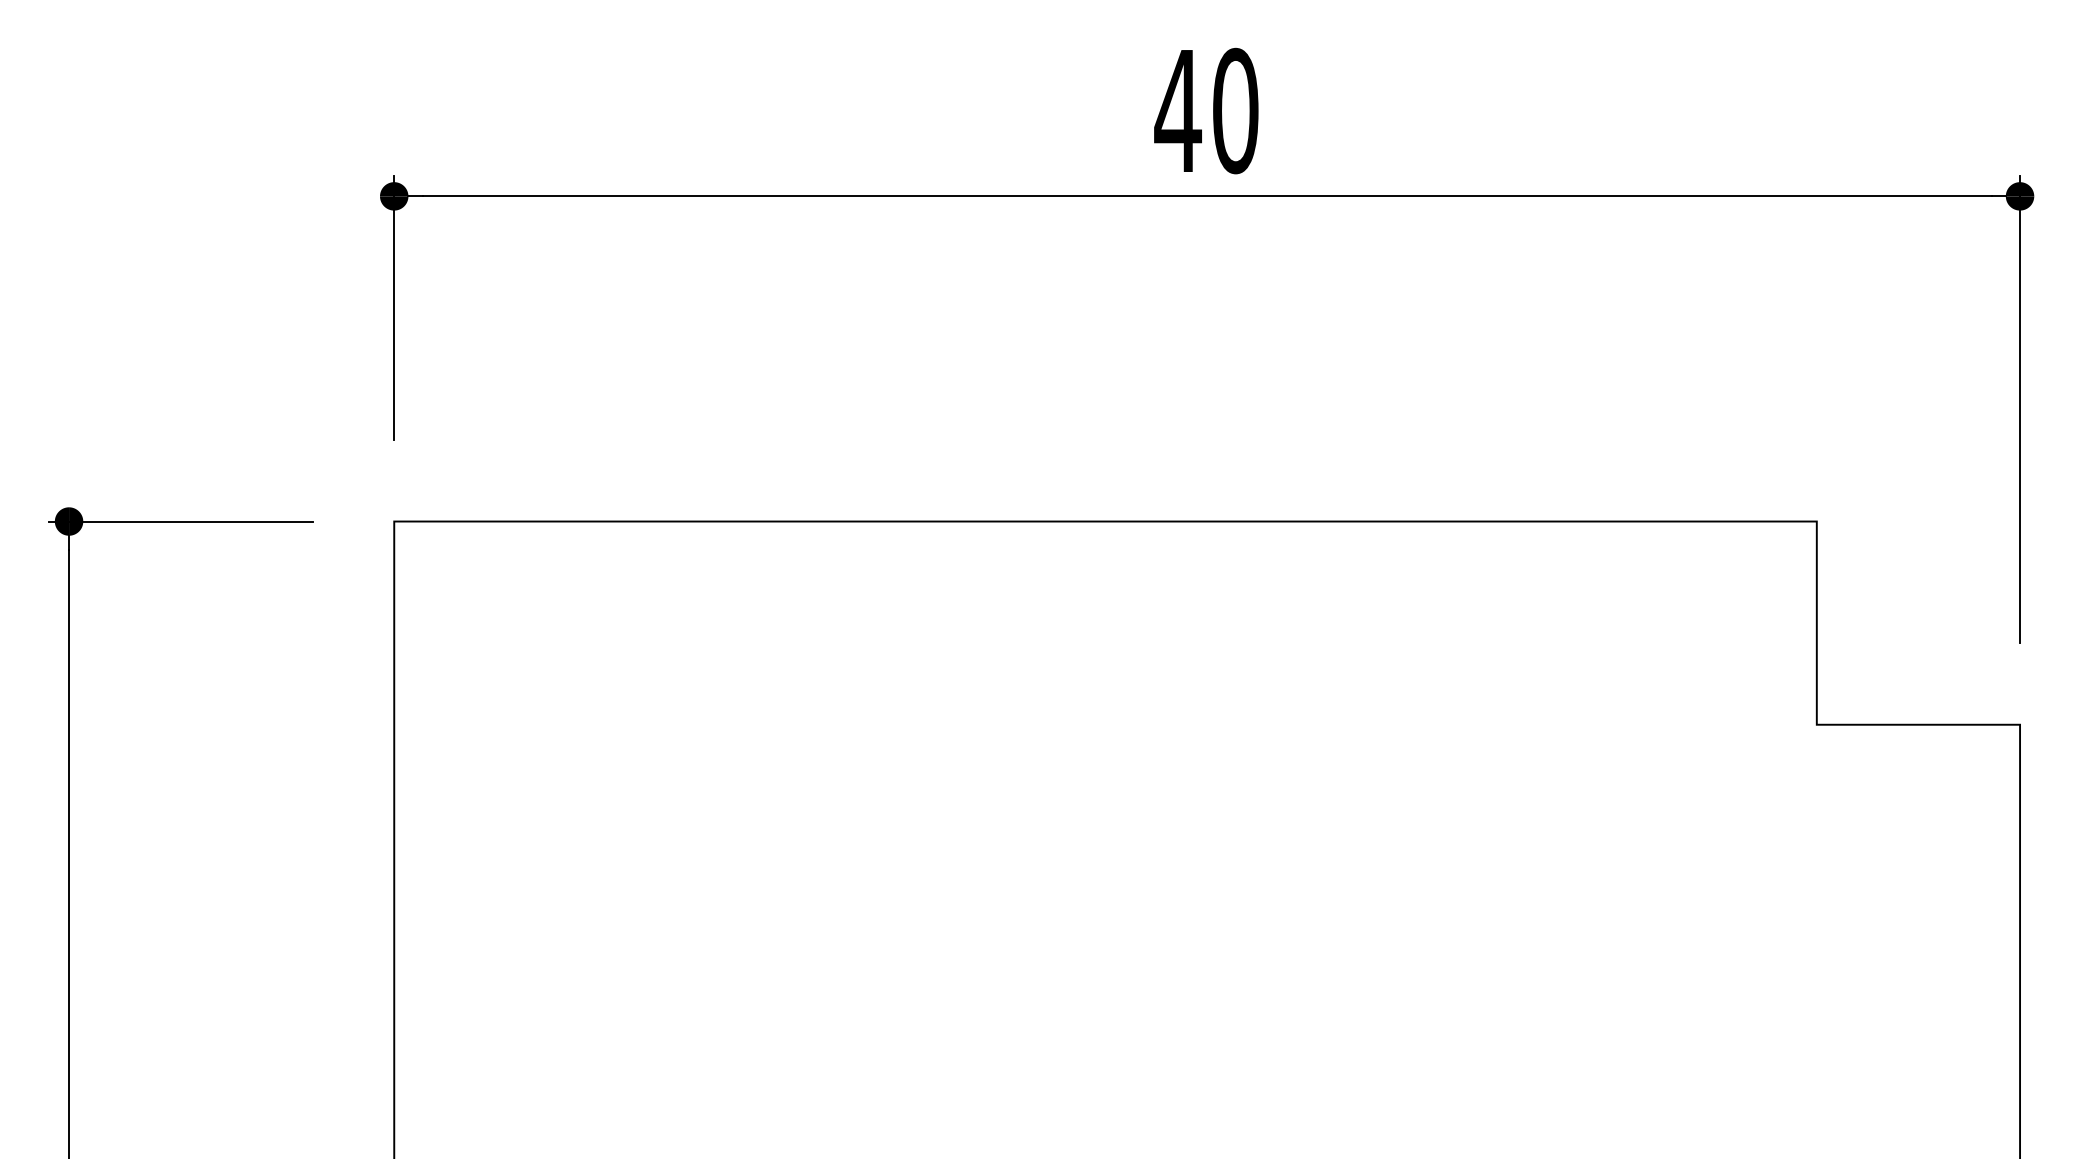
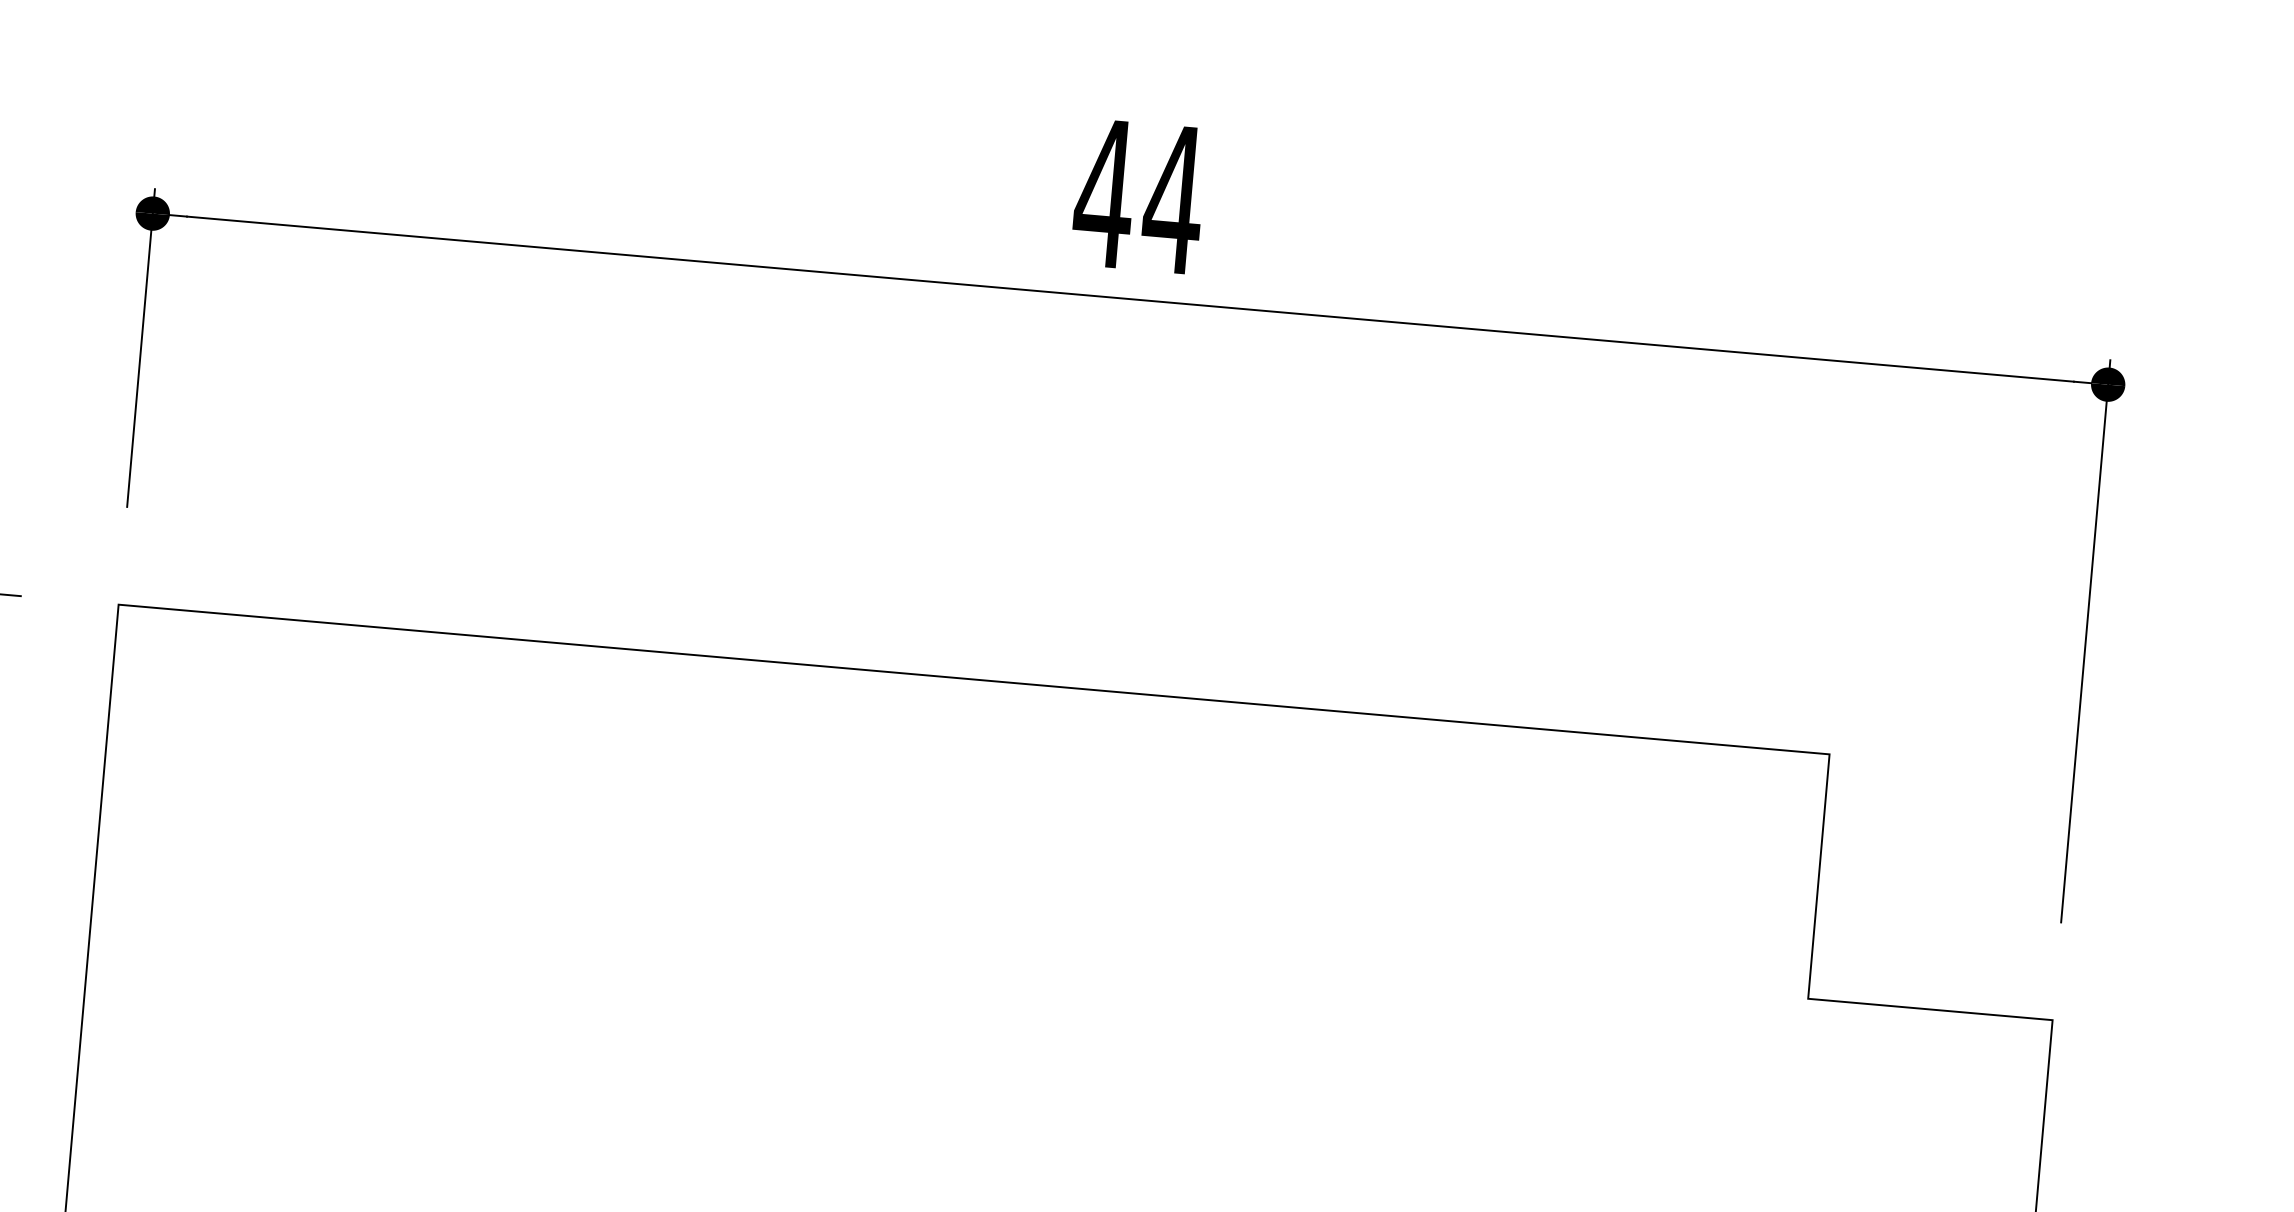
text: (1235, 110) -> (1173, 198), 40 -> 44

